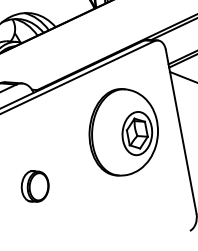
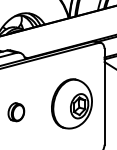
part: (122, 131) -> (71, 103), moved

